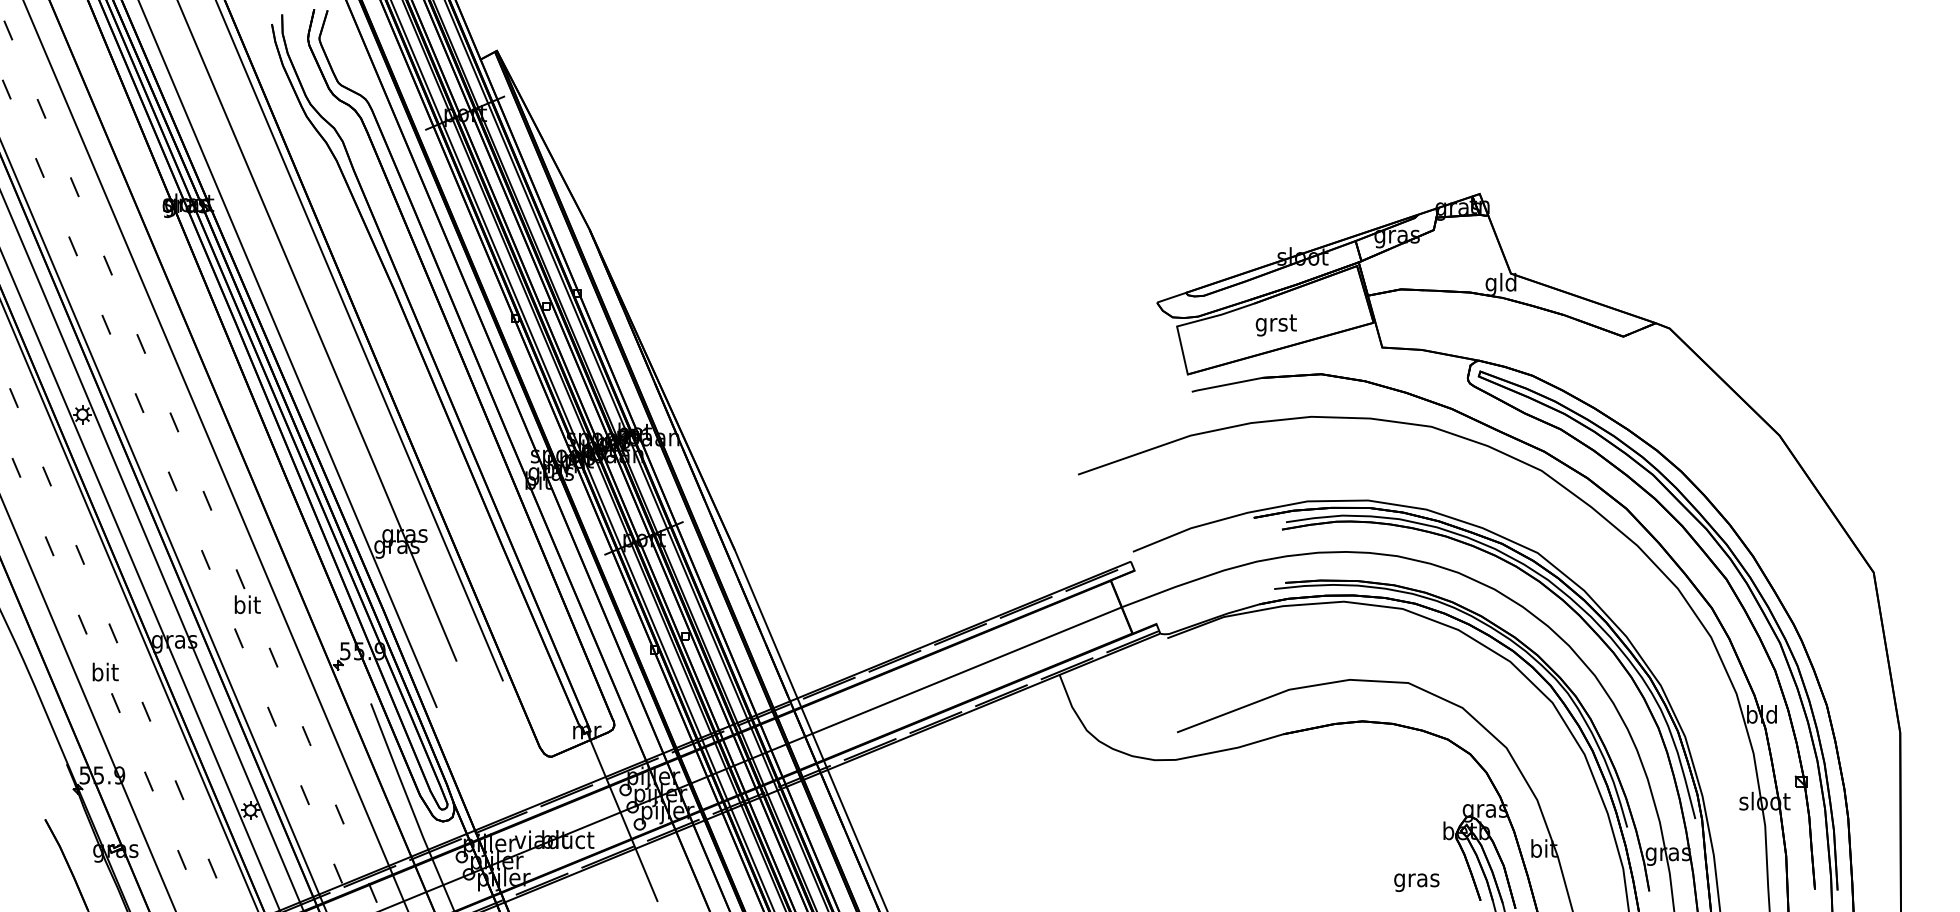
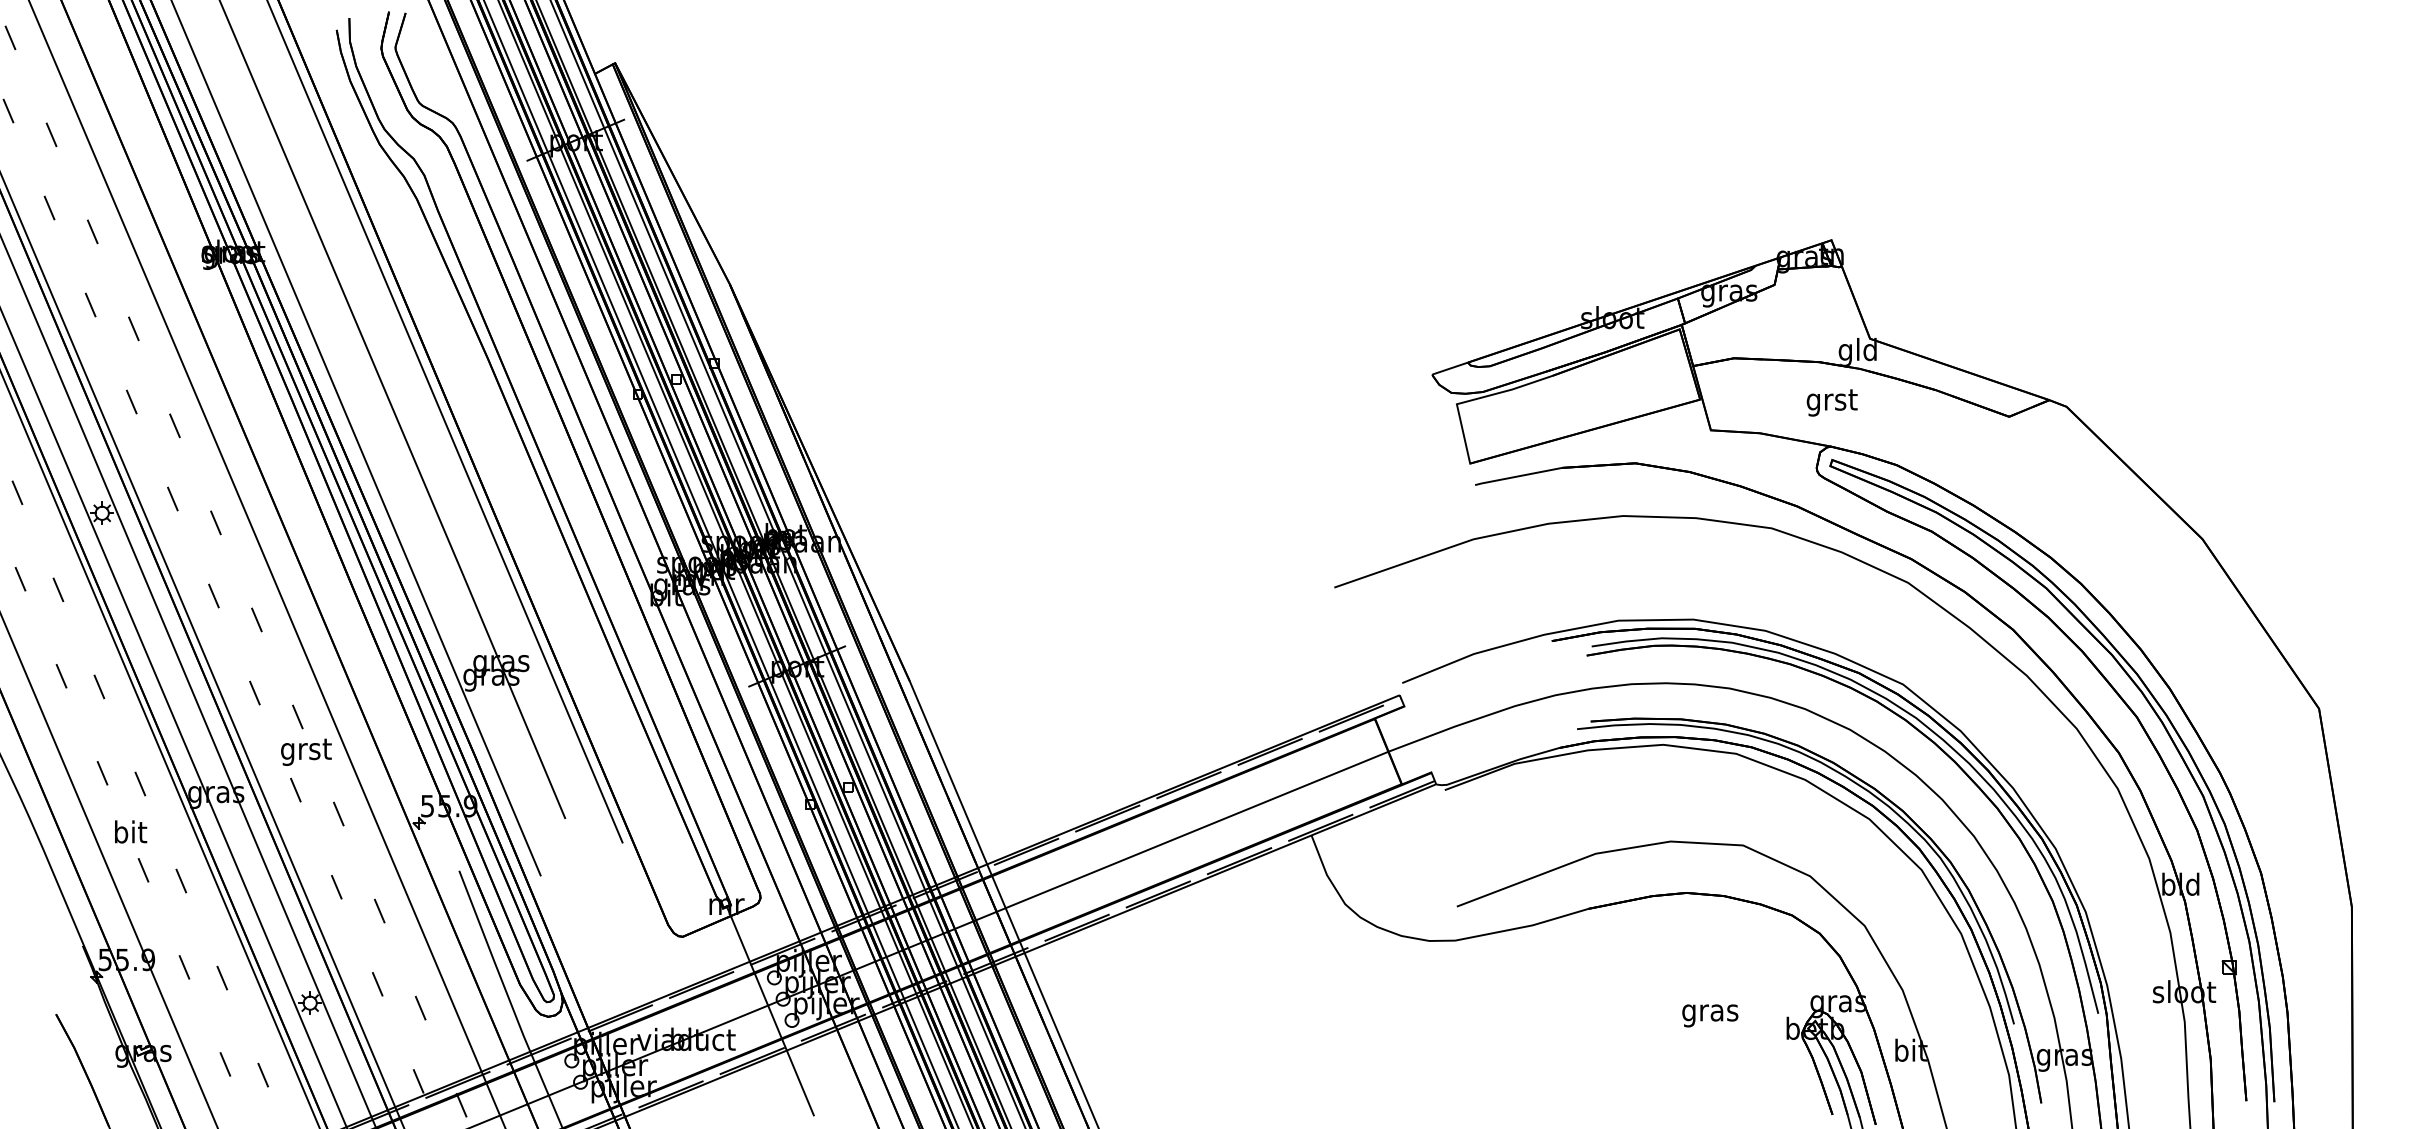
text: (1275, 325) -> (1831, 402), moved
text: (247, 606) -> (306, 750), bit -> grst
text: (1416, 882) -> (1709, 1015), moved

